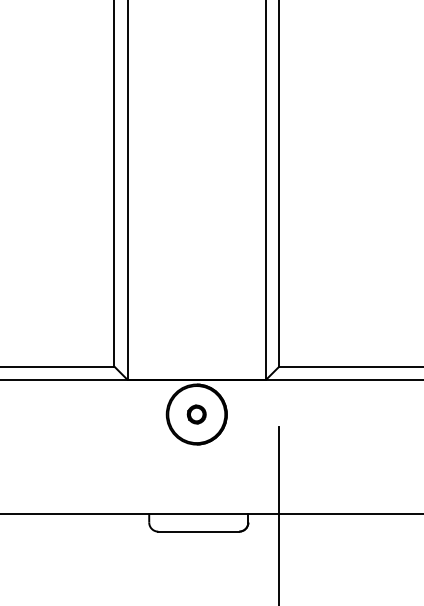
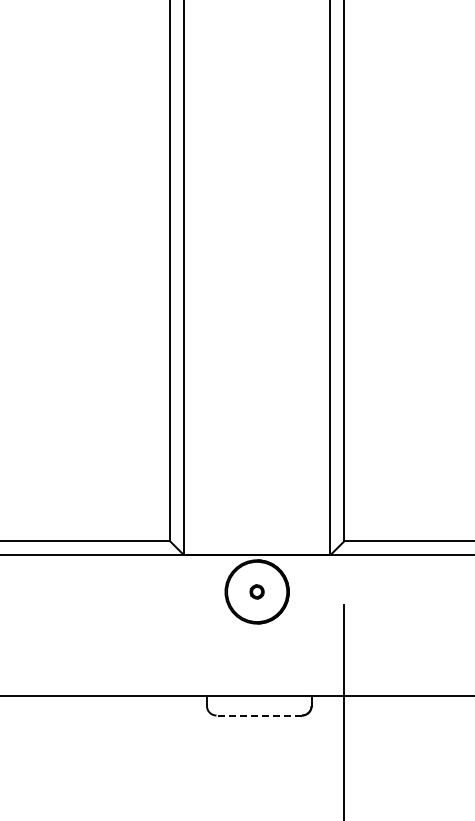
part: (196, 414) -> (256, 591), size x0.7
line: (198, 531) -> (259, 715), solid -> dashed

